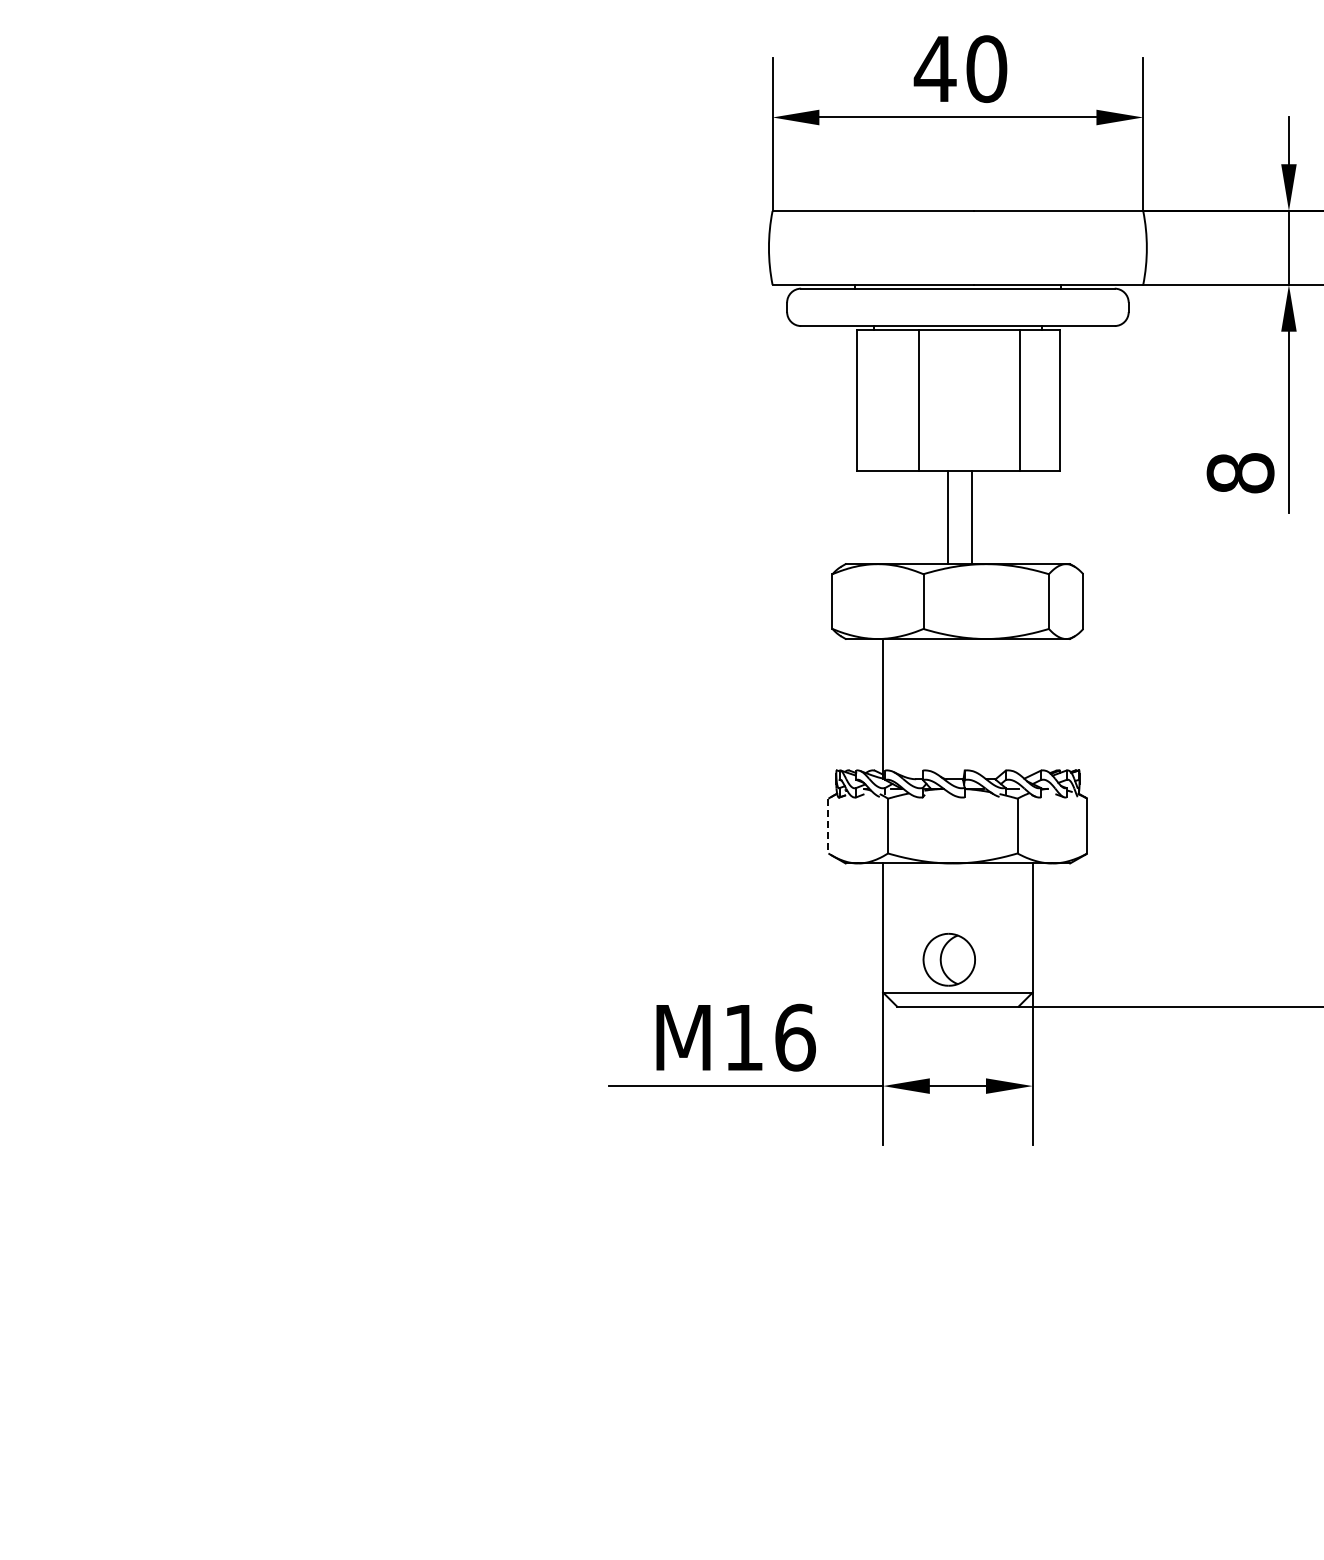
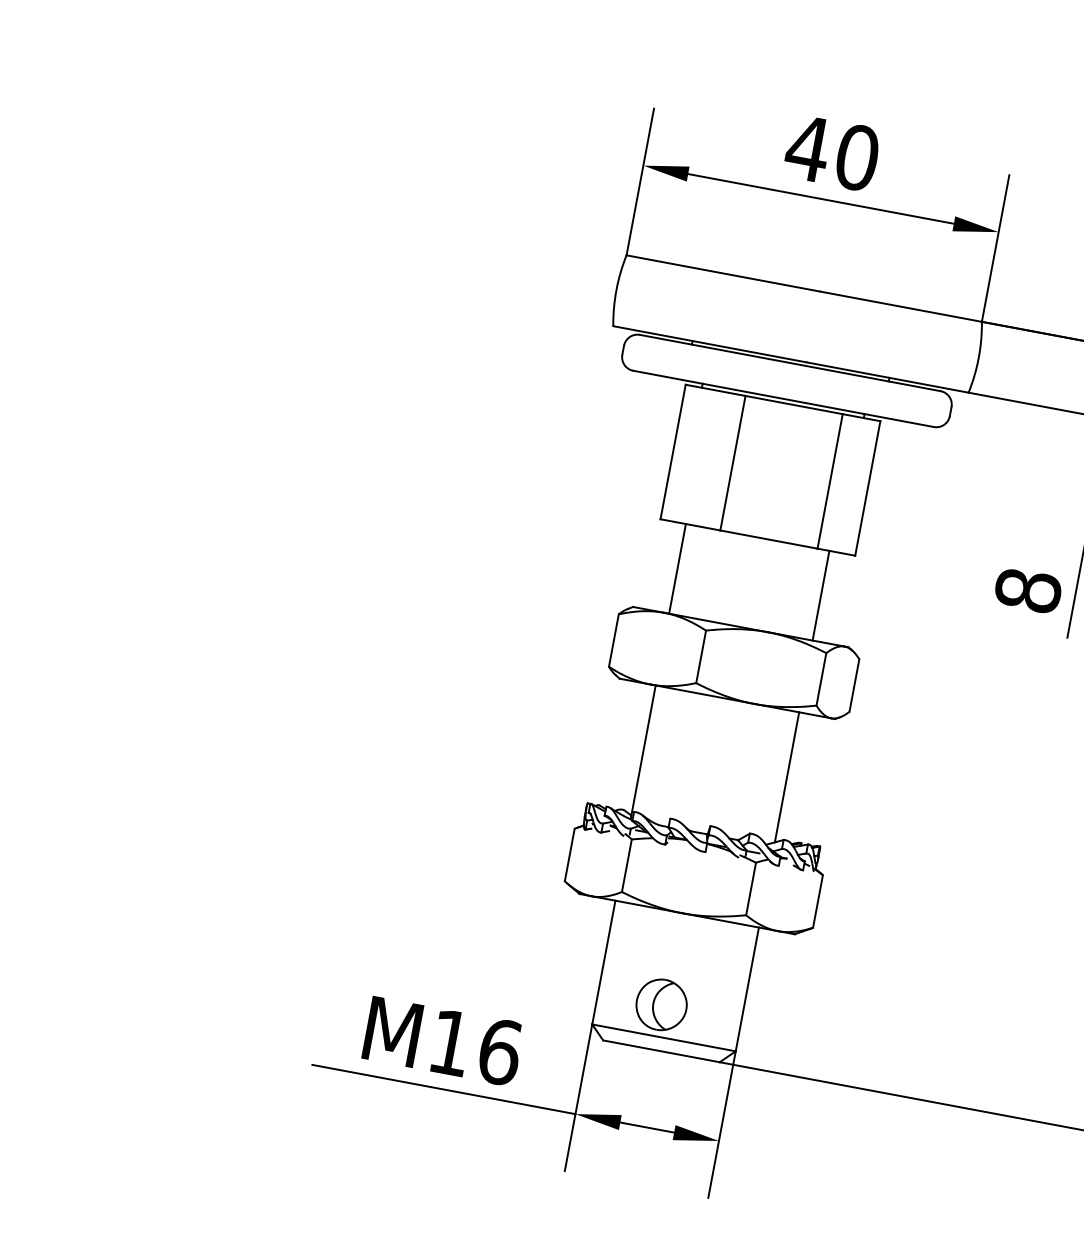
line: (948, 517) -> (677, 569), moved
line: (971, 517) -> (820, 595), moved
line: (1032, 706) -> (786, 777), added
line: (828, 826) -> (569, 855), dashed -> solid

